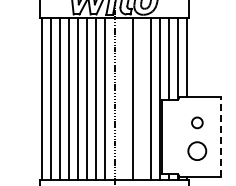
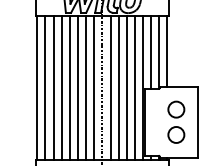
line: (123, 98) -> (110, 87), added
line: (141, 98) -> (126, 87), added
circle: (197, 122) -> (176, 109), size x1.67
line: (220, 137) -> (197, 122), dashed -> solid

